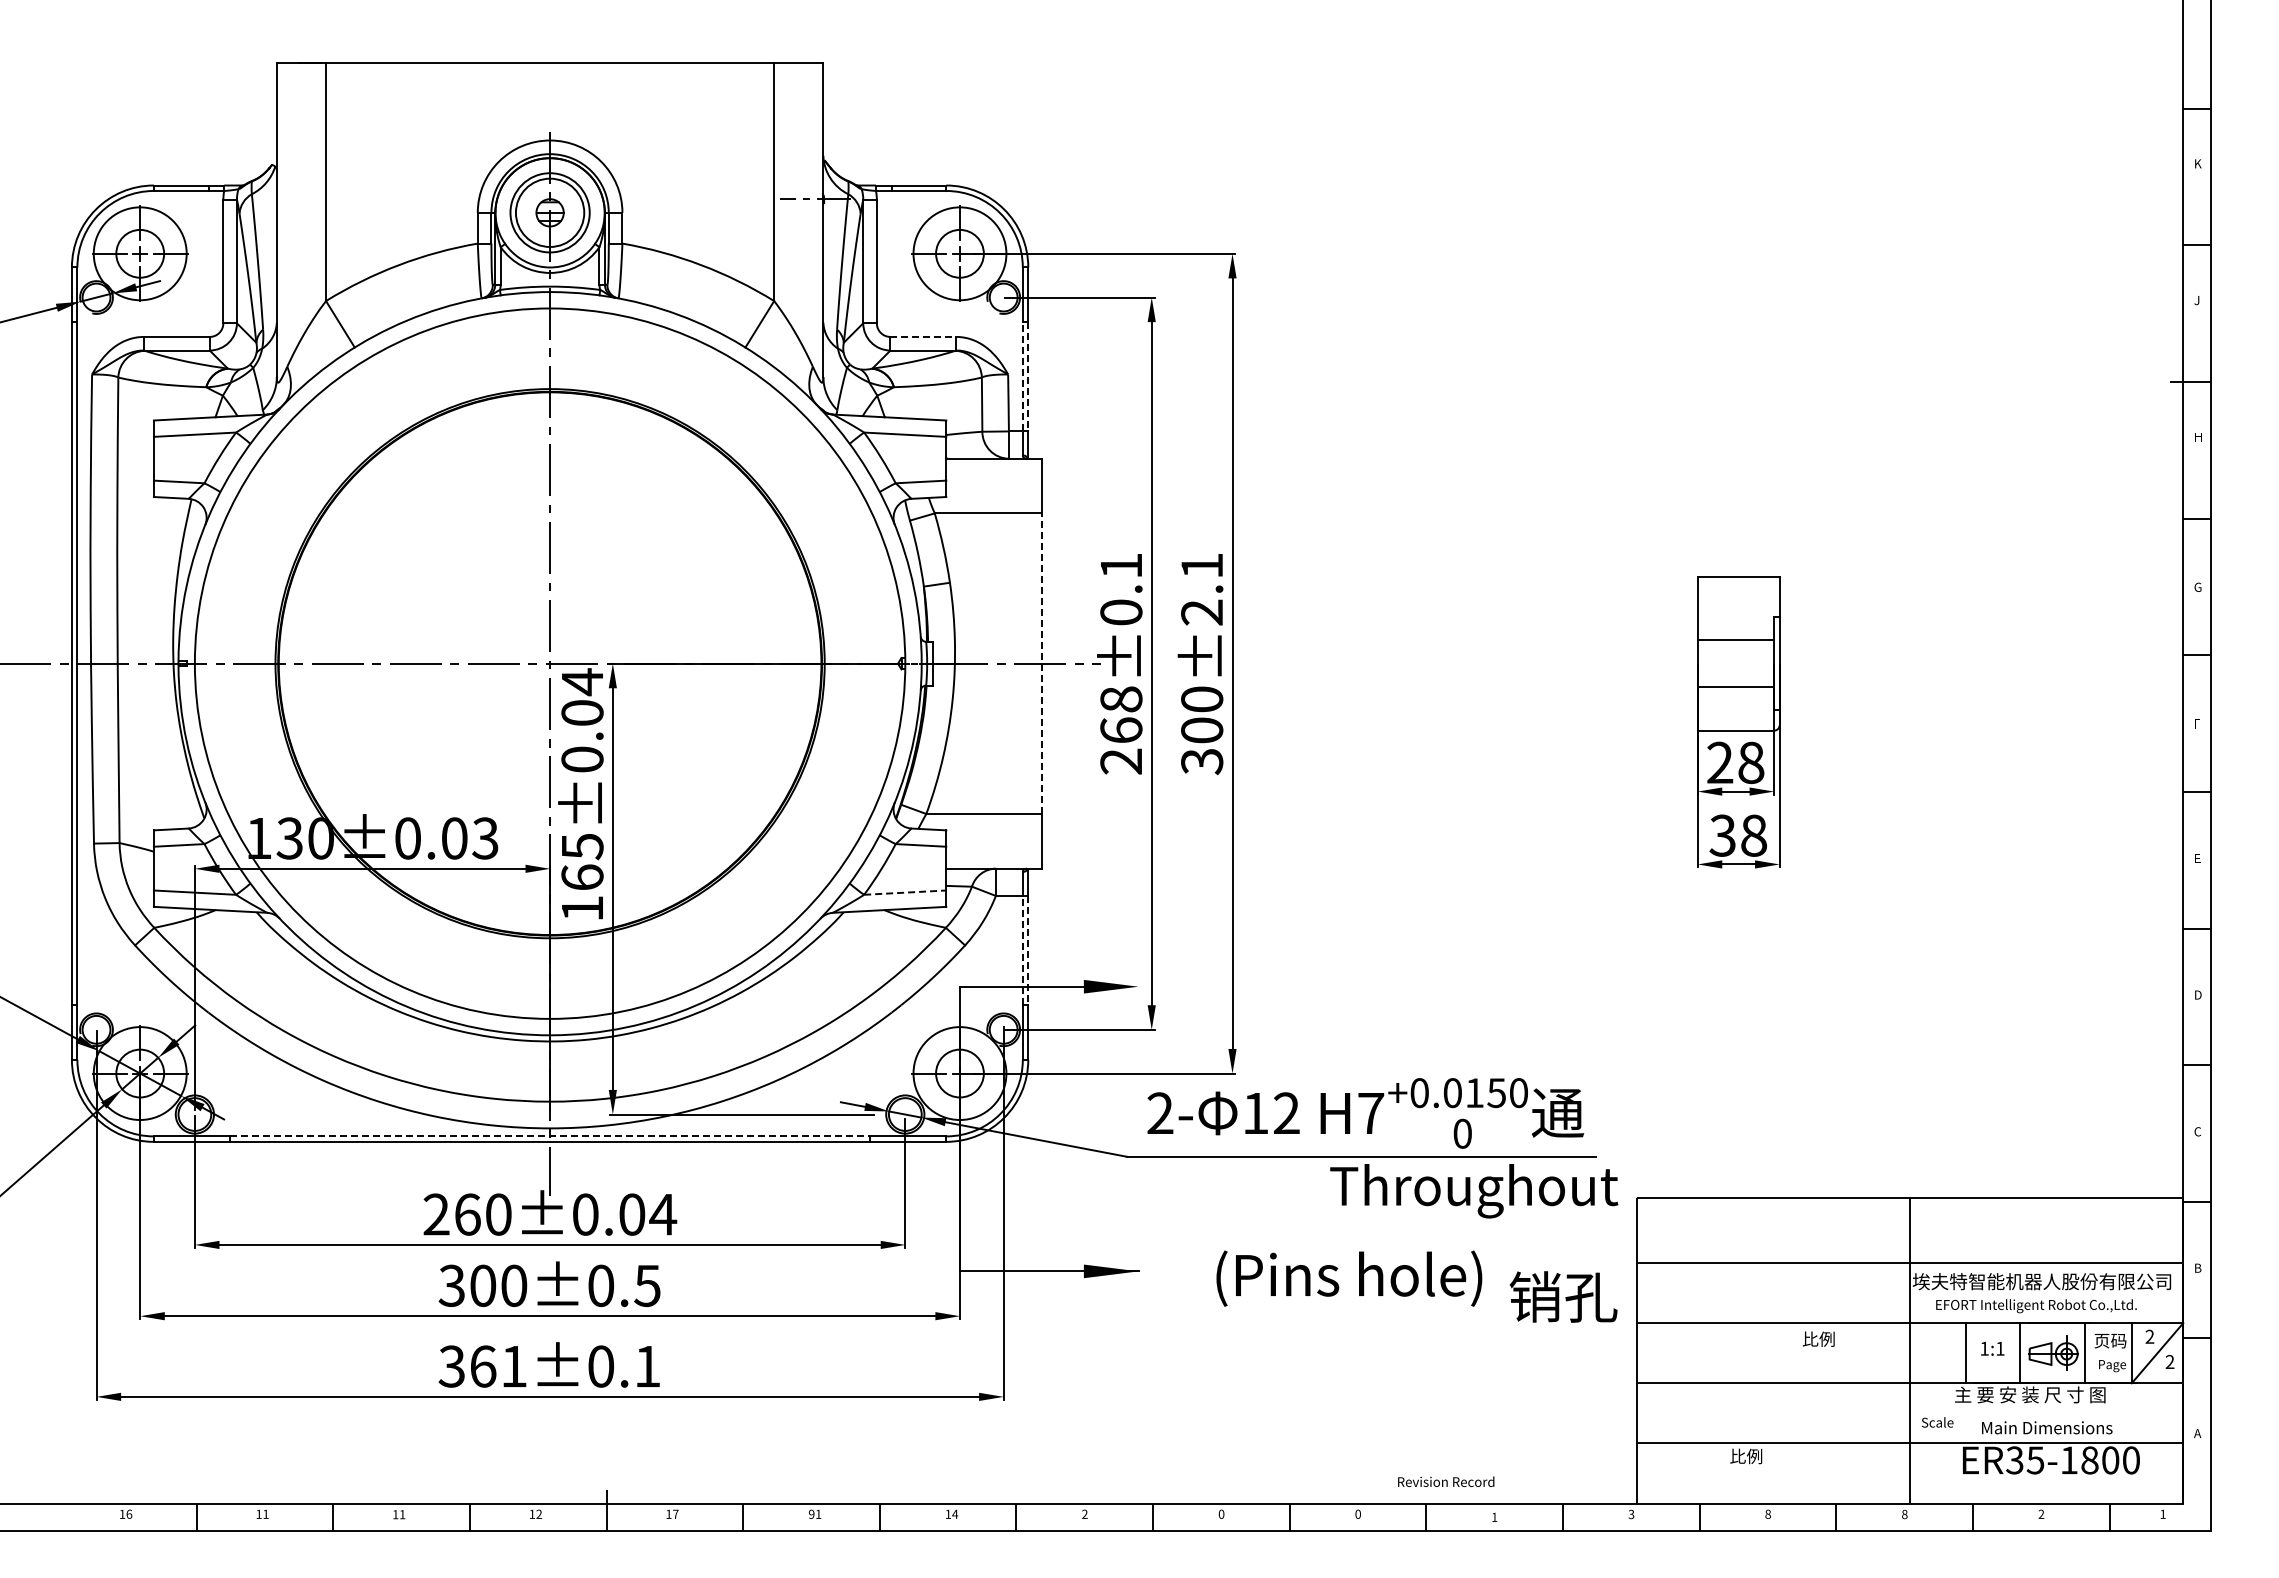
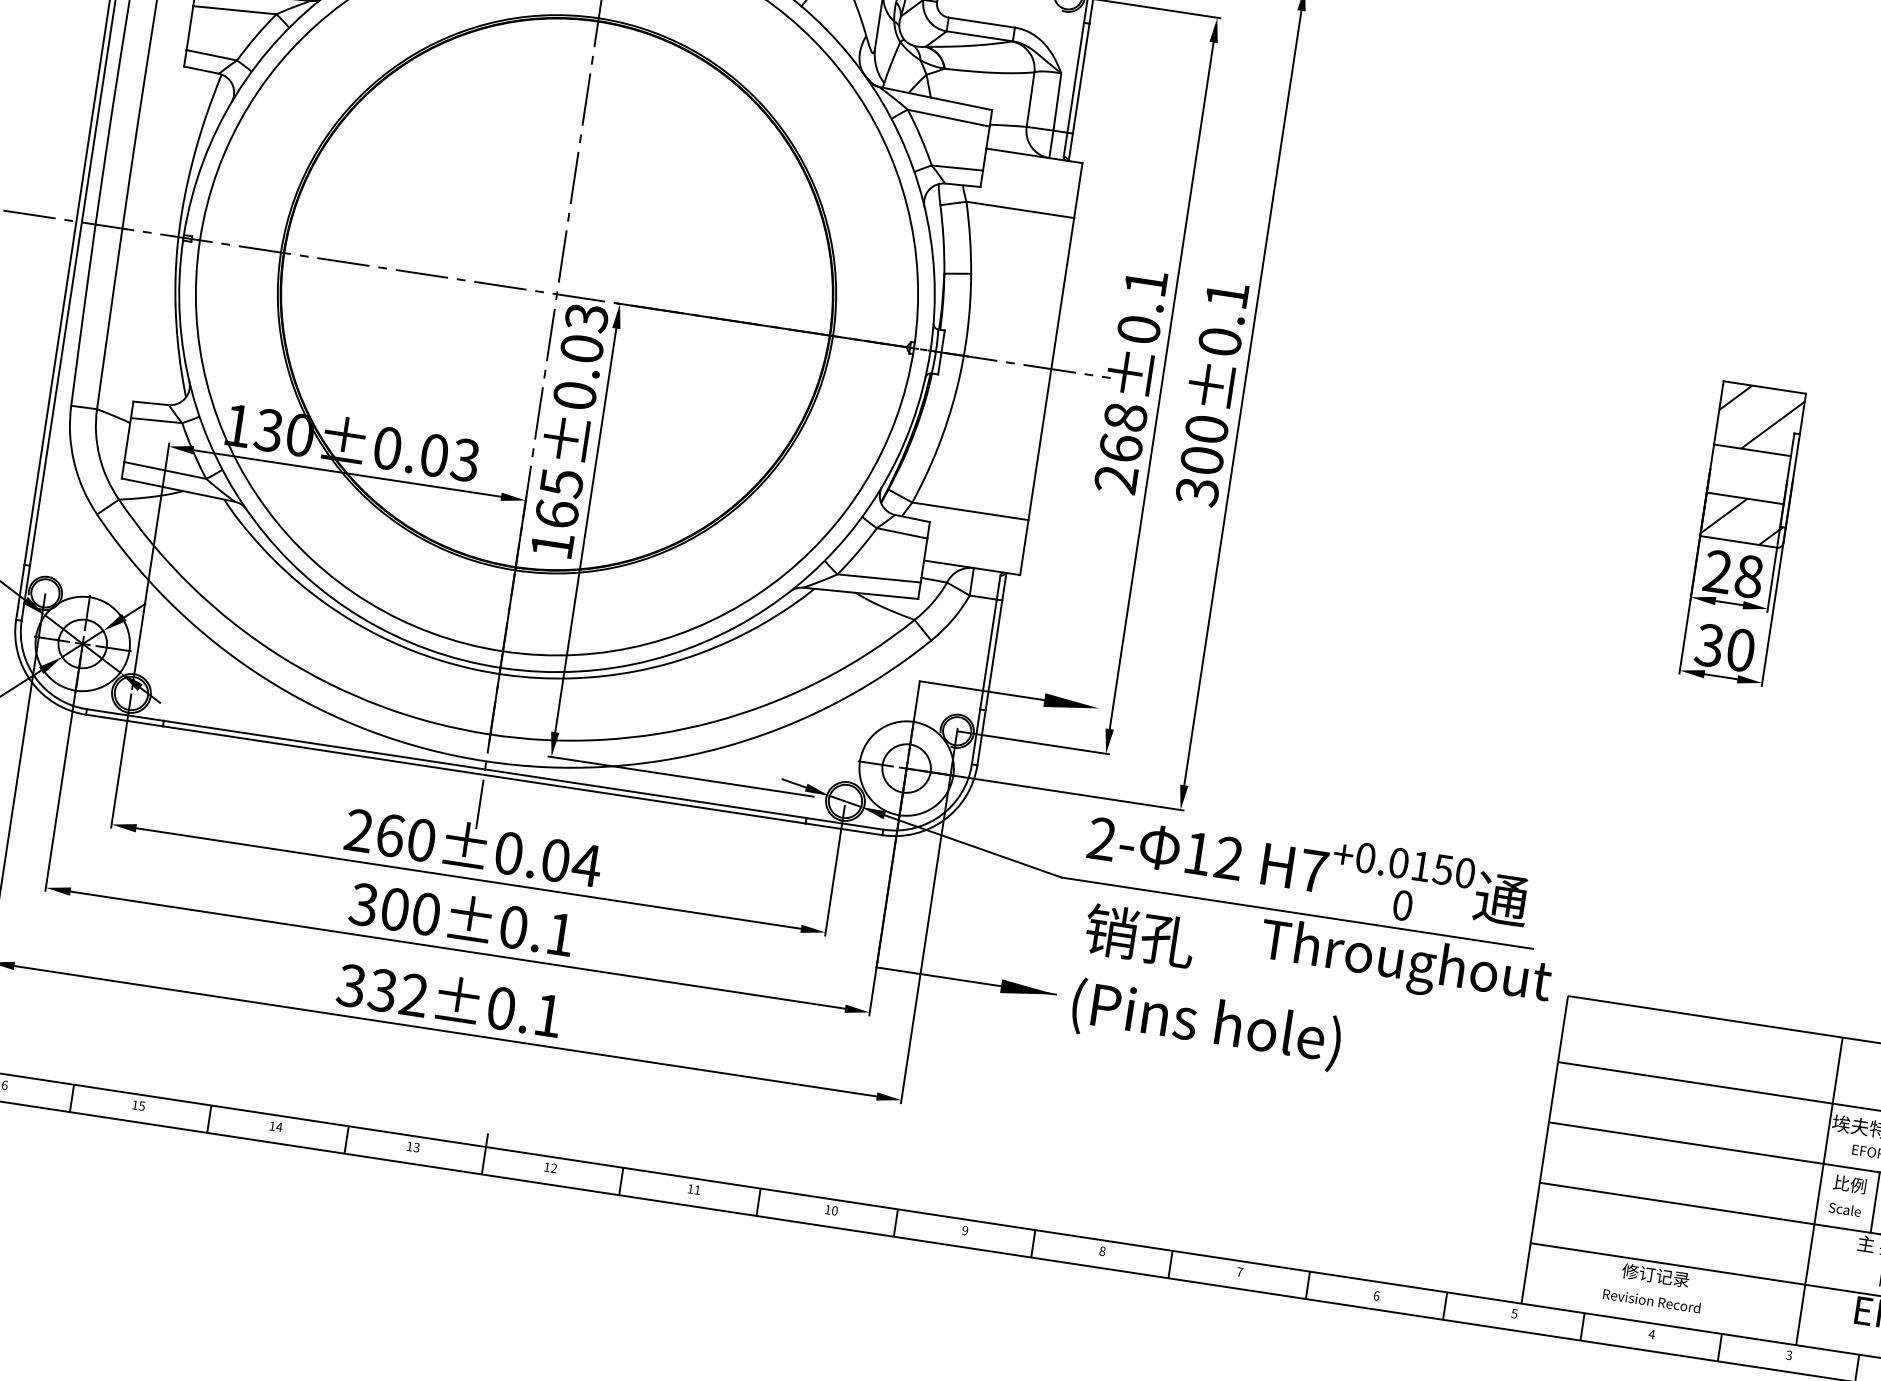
line: (923, 336) -> (982, 22), dashed -> solid
line: (1022, 376) -> (1075, 77), dashed -> solid
line: (1028, 376) -> (1081, 78), dashed -> solid
hatch: (1738, 607) -> (1759, 418), added
text: (1202, 612) -> (1220, 342), 300±2.1 -> 300±0.1
line: (1041, 663) -> (1050, 368), dashed -> solid
text: (582, 682) -> (586, 318), 165±0.04 -> 165±0.03
hatch: (1736, 708) -> (1742, 519), added
text: (1754, 835) -> (1741, 650), 38 -> 30
line: (905, 892) -> (879, 578), dashed -> solid
line: (1022, 950) -> (988, 654), dashed -> solid
line: (1028, 950) -> (994, 655), dashed -> solid
line: (550, 1136) -> (485, 769), dashed -> solid
text: (1349, 1278) -> (1206, 1024), moved
text: (647, 1286) -> (560, 935), 300±0.5 -> 300±0.1
text: (1563, 1296) -> (1139, 935), moved
text: (1818, 1338) -> (1849, 1183), moved
text: (498, 1366) -> (398, 992), 361±0.1 -> 332±0.1
text: (1937, 1422) -> (1844, 1209), moved
text: (1763, 1456) -> (1656, 1275), 比例 -> 修订记录
text: (1446, 1481) -> (1652, 1300), moved
text: (265, 1513) -> (141, 1105), 11 -> 15
text: (675, 1513) -> (553, 1167), 17 -> 12
text: (811, 1513) -> (690, 1188), 91 -> 11
text: (955, 1513) -> (835, 1210), 14 -> 10
text: (1357, 1513) -> (1239, 1271), 0 -> 7
text: (1631, 1513) -> (1514, 1312), 3 -> 5
text: (1768, 1513) -> (1652, 1333), 8 -> 4
text: (402, 1514) -> (279, 1127), 11 -> 14
text: (538, 1514) -> (416, 1147), 12 -> 13
text: (1084, 1514) -> (964, 1230), 2 -> 9
text: (1221, 1514) -> (1102, 1251), 0 -> 8
text: (1904, 1514) -> (1788, 1355), 8 -> 3
text: (1494, 1516) -> (1376, 1295), 1 -> 6

